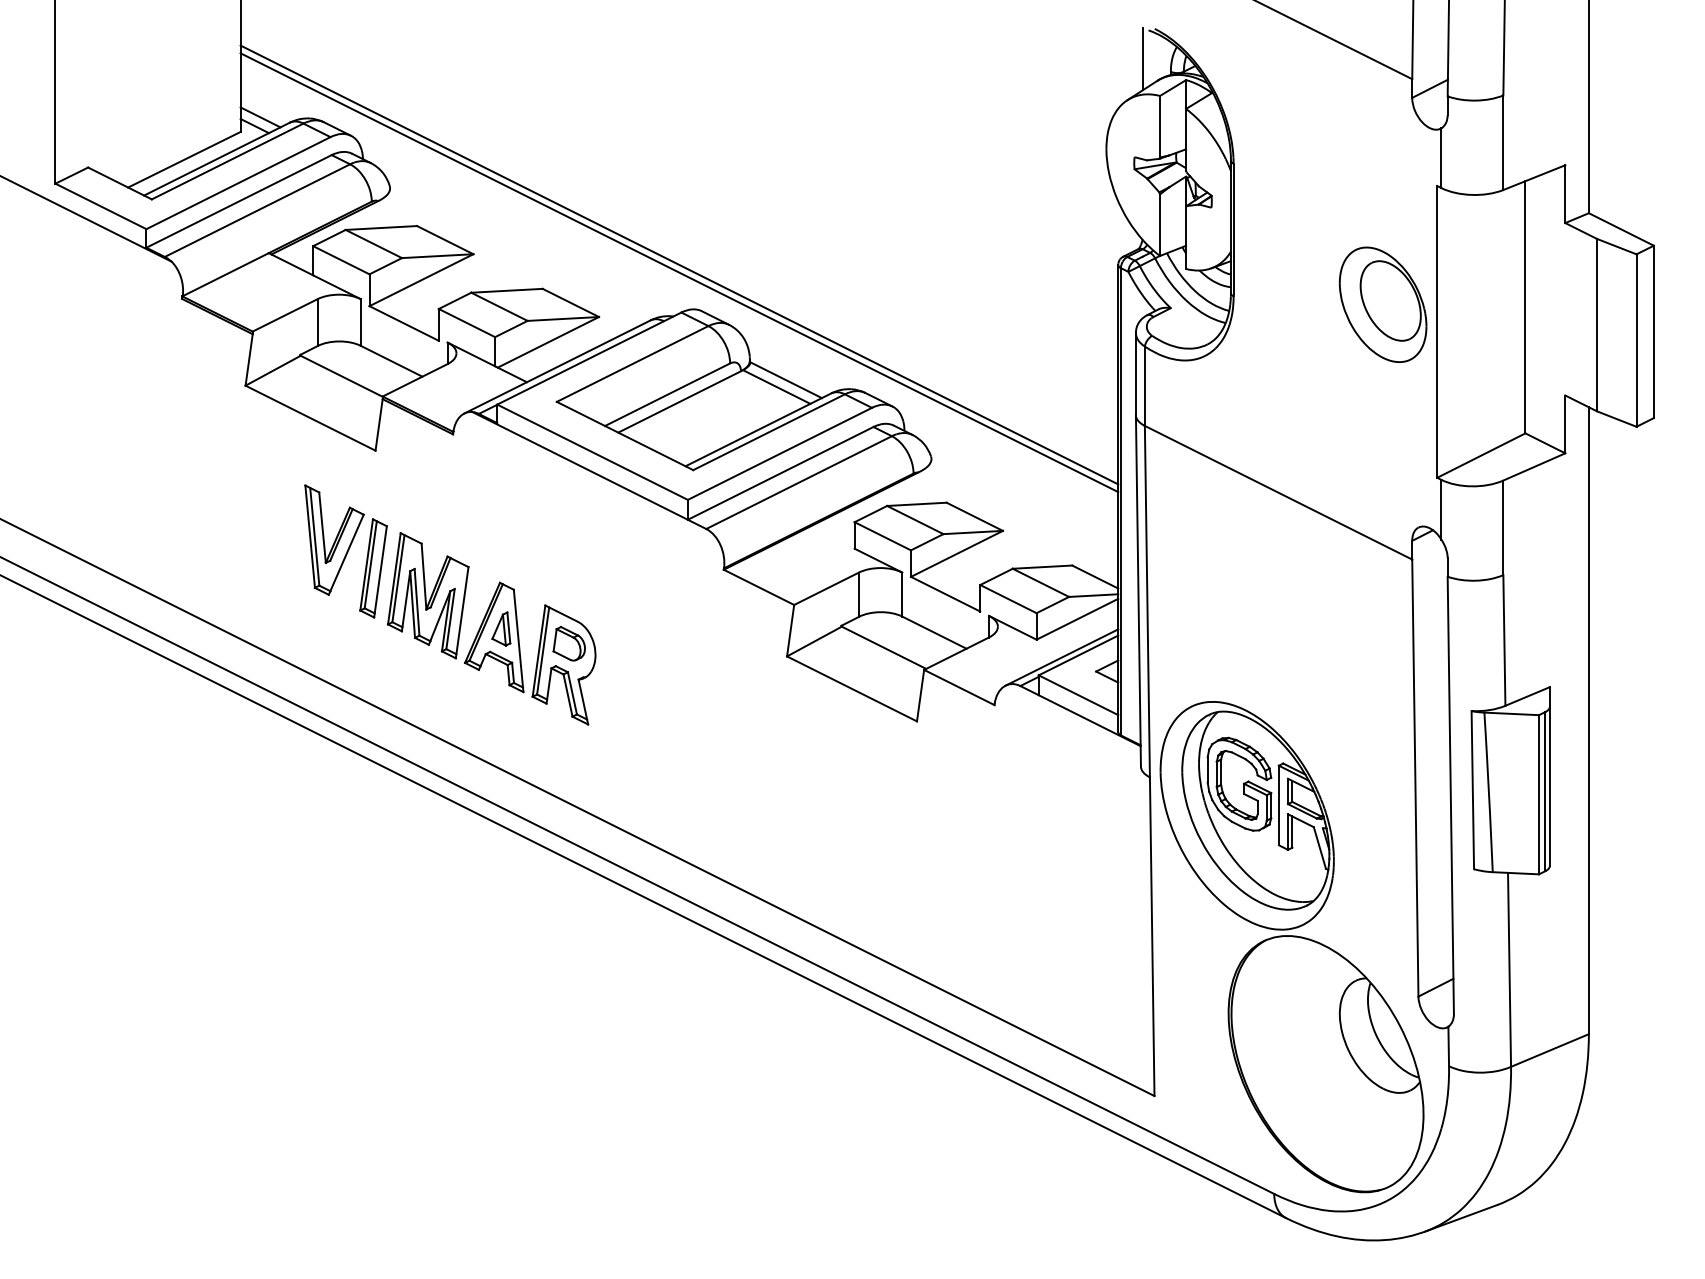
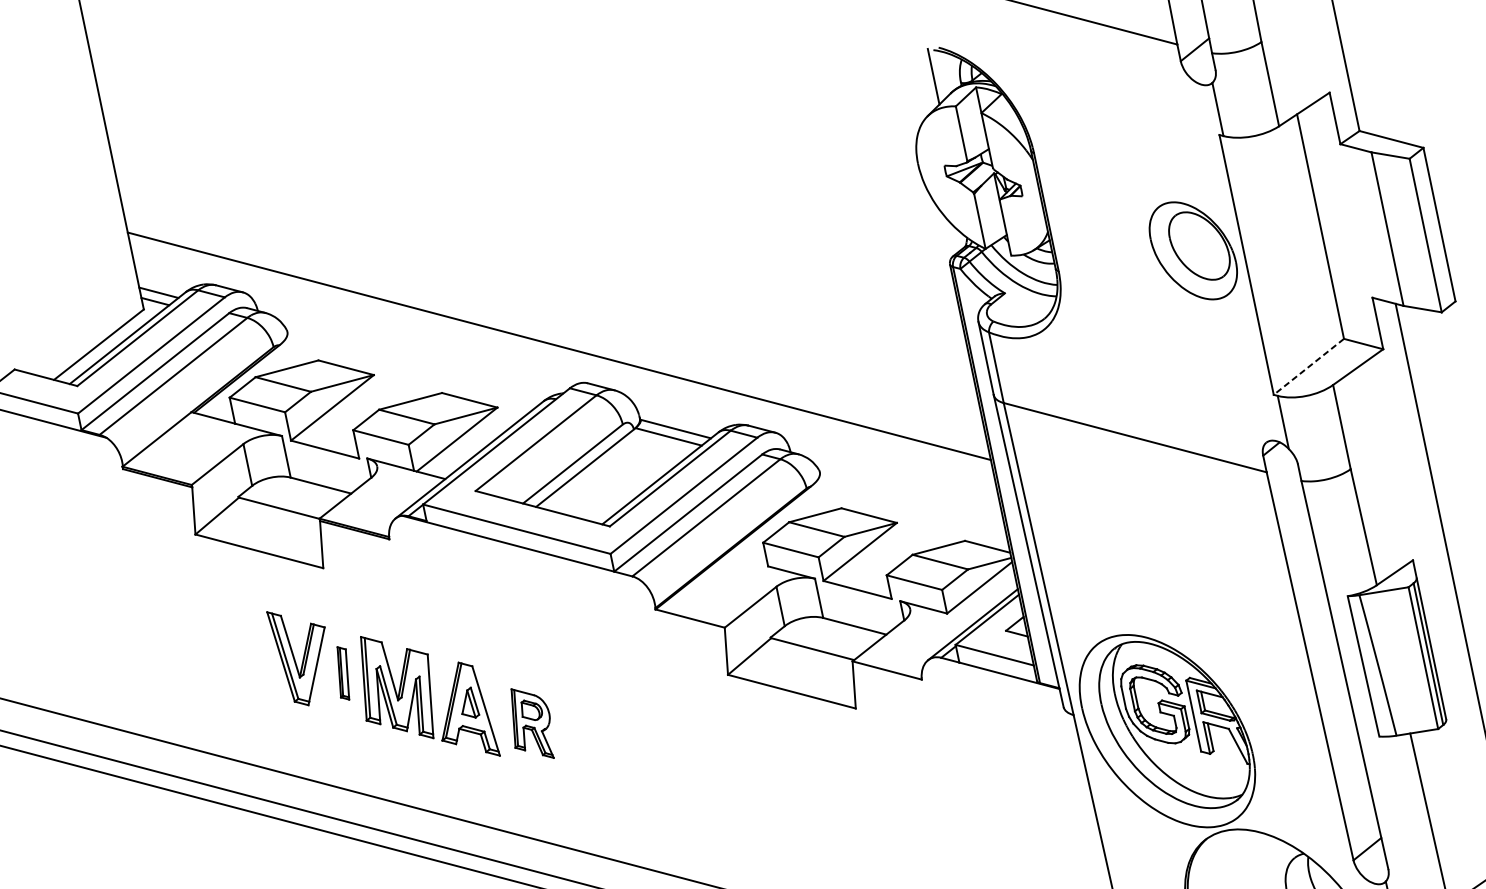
line: (679, 272) -> (560, 352), removed
line: (1480, 455) -> (1308, 366), solid -> dashed
part: (373, 568) -> (343, 673), size x0.6
part: (563, 664) -> (530, 723), size x0.7

